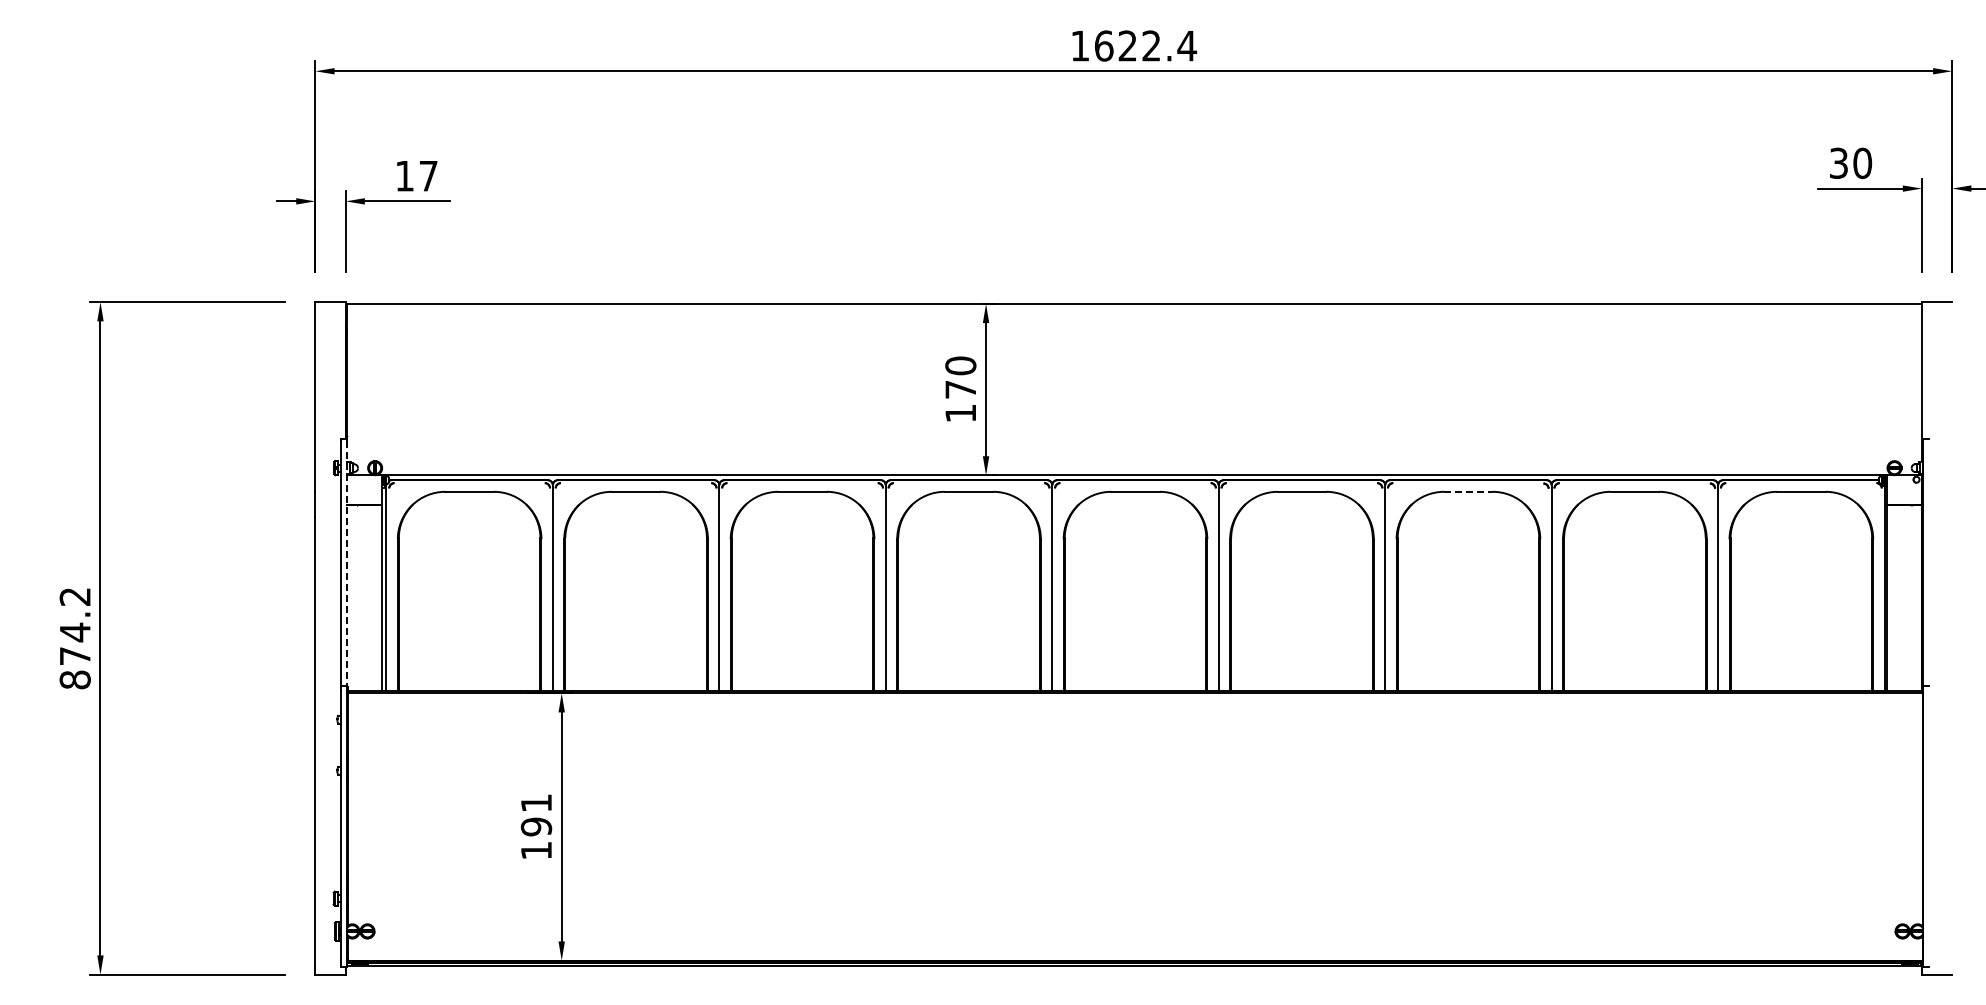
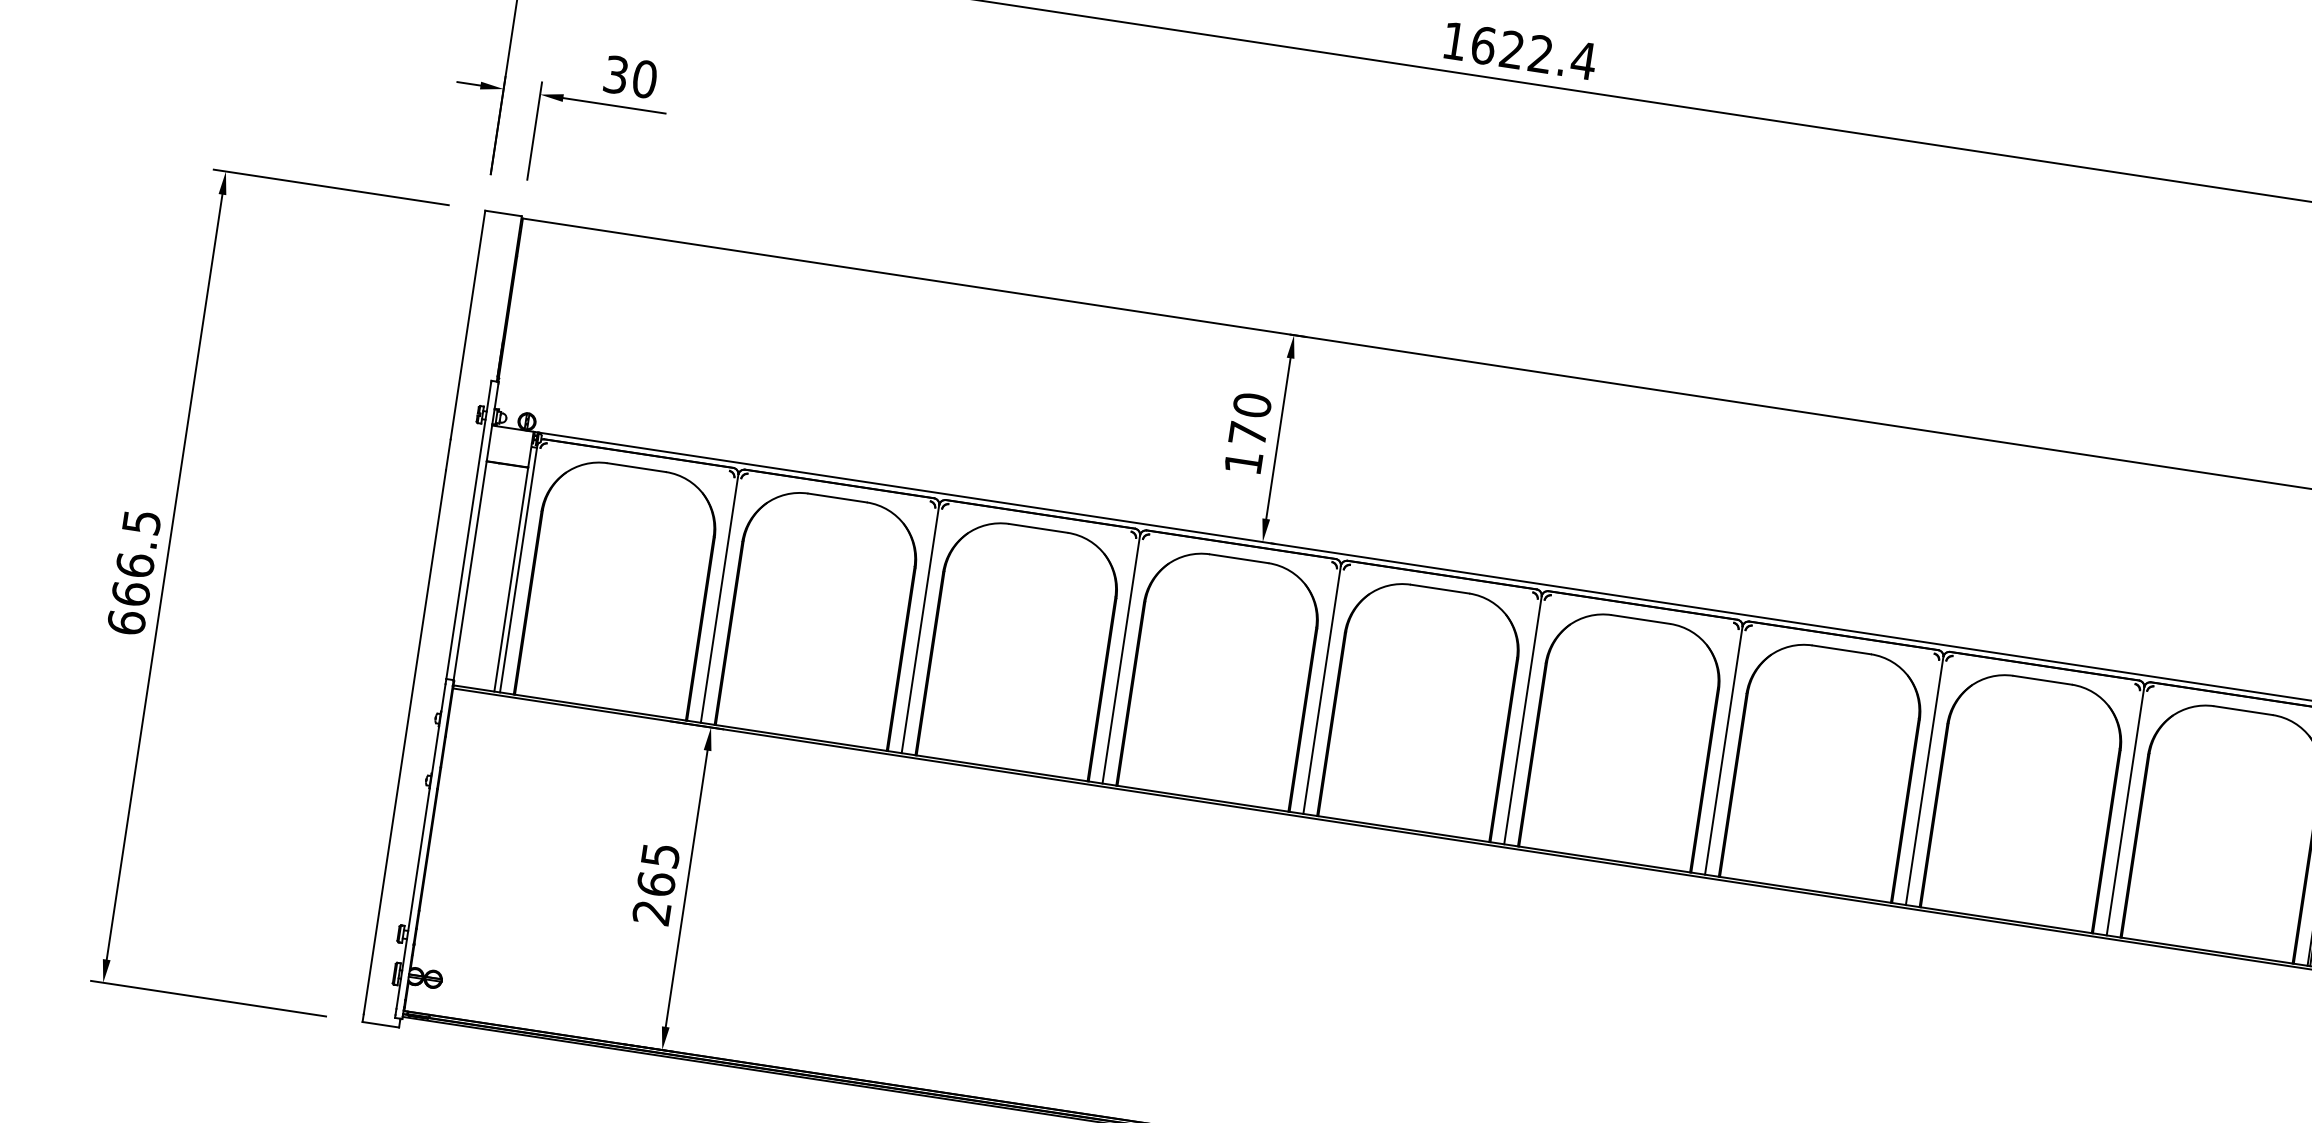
text: (417, 175) -> (631, 76), 17 -> 30
line: (1468, 491) -> (1841, 649), dashed -> solid
line: (347, 563) -> (476, 531), dashed -> solid
text: (74, 638) -> (133, 572), 874.2 -> 666.5
text: (536, 826) -> (656, 883), 191 -> 265

